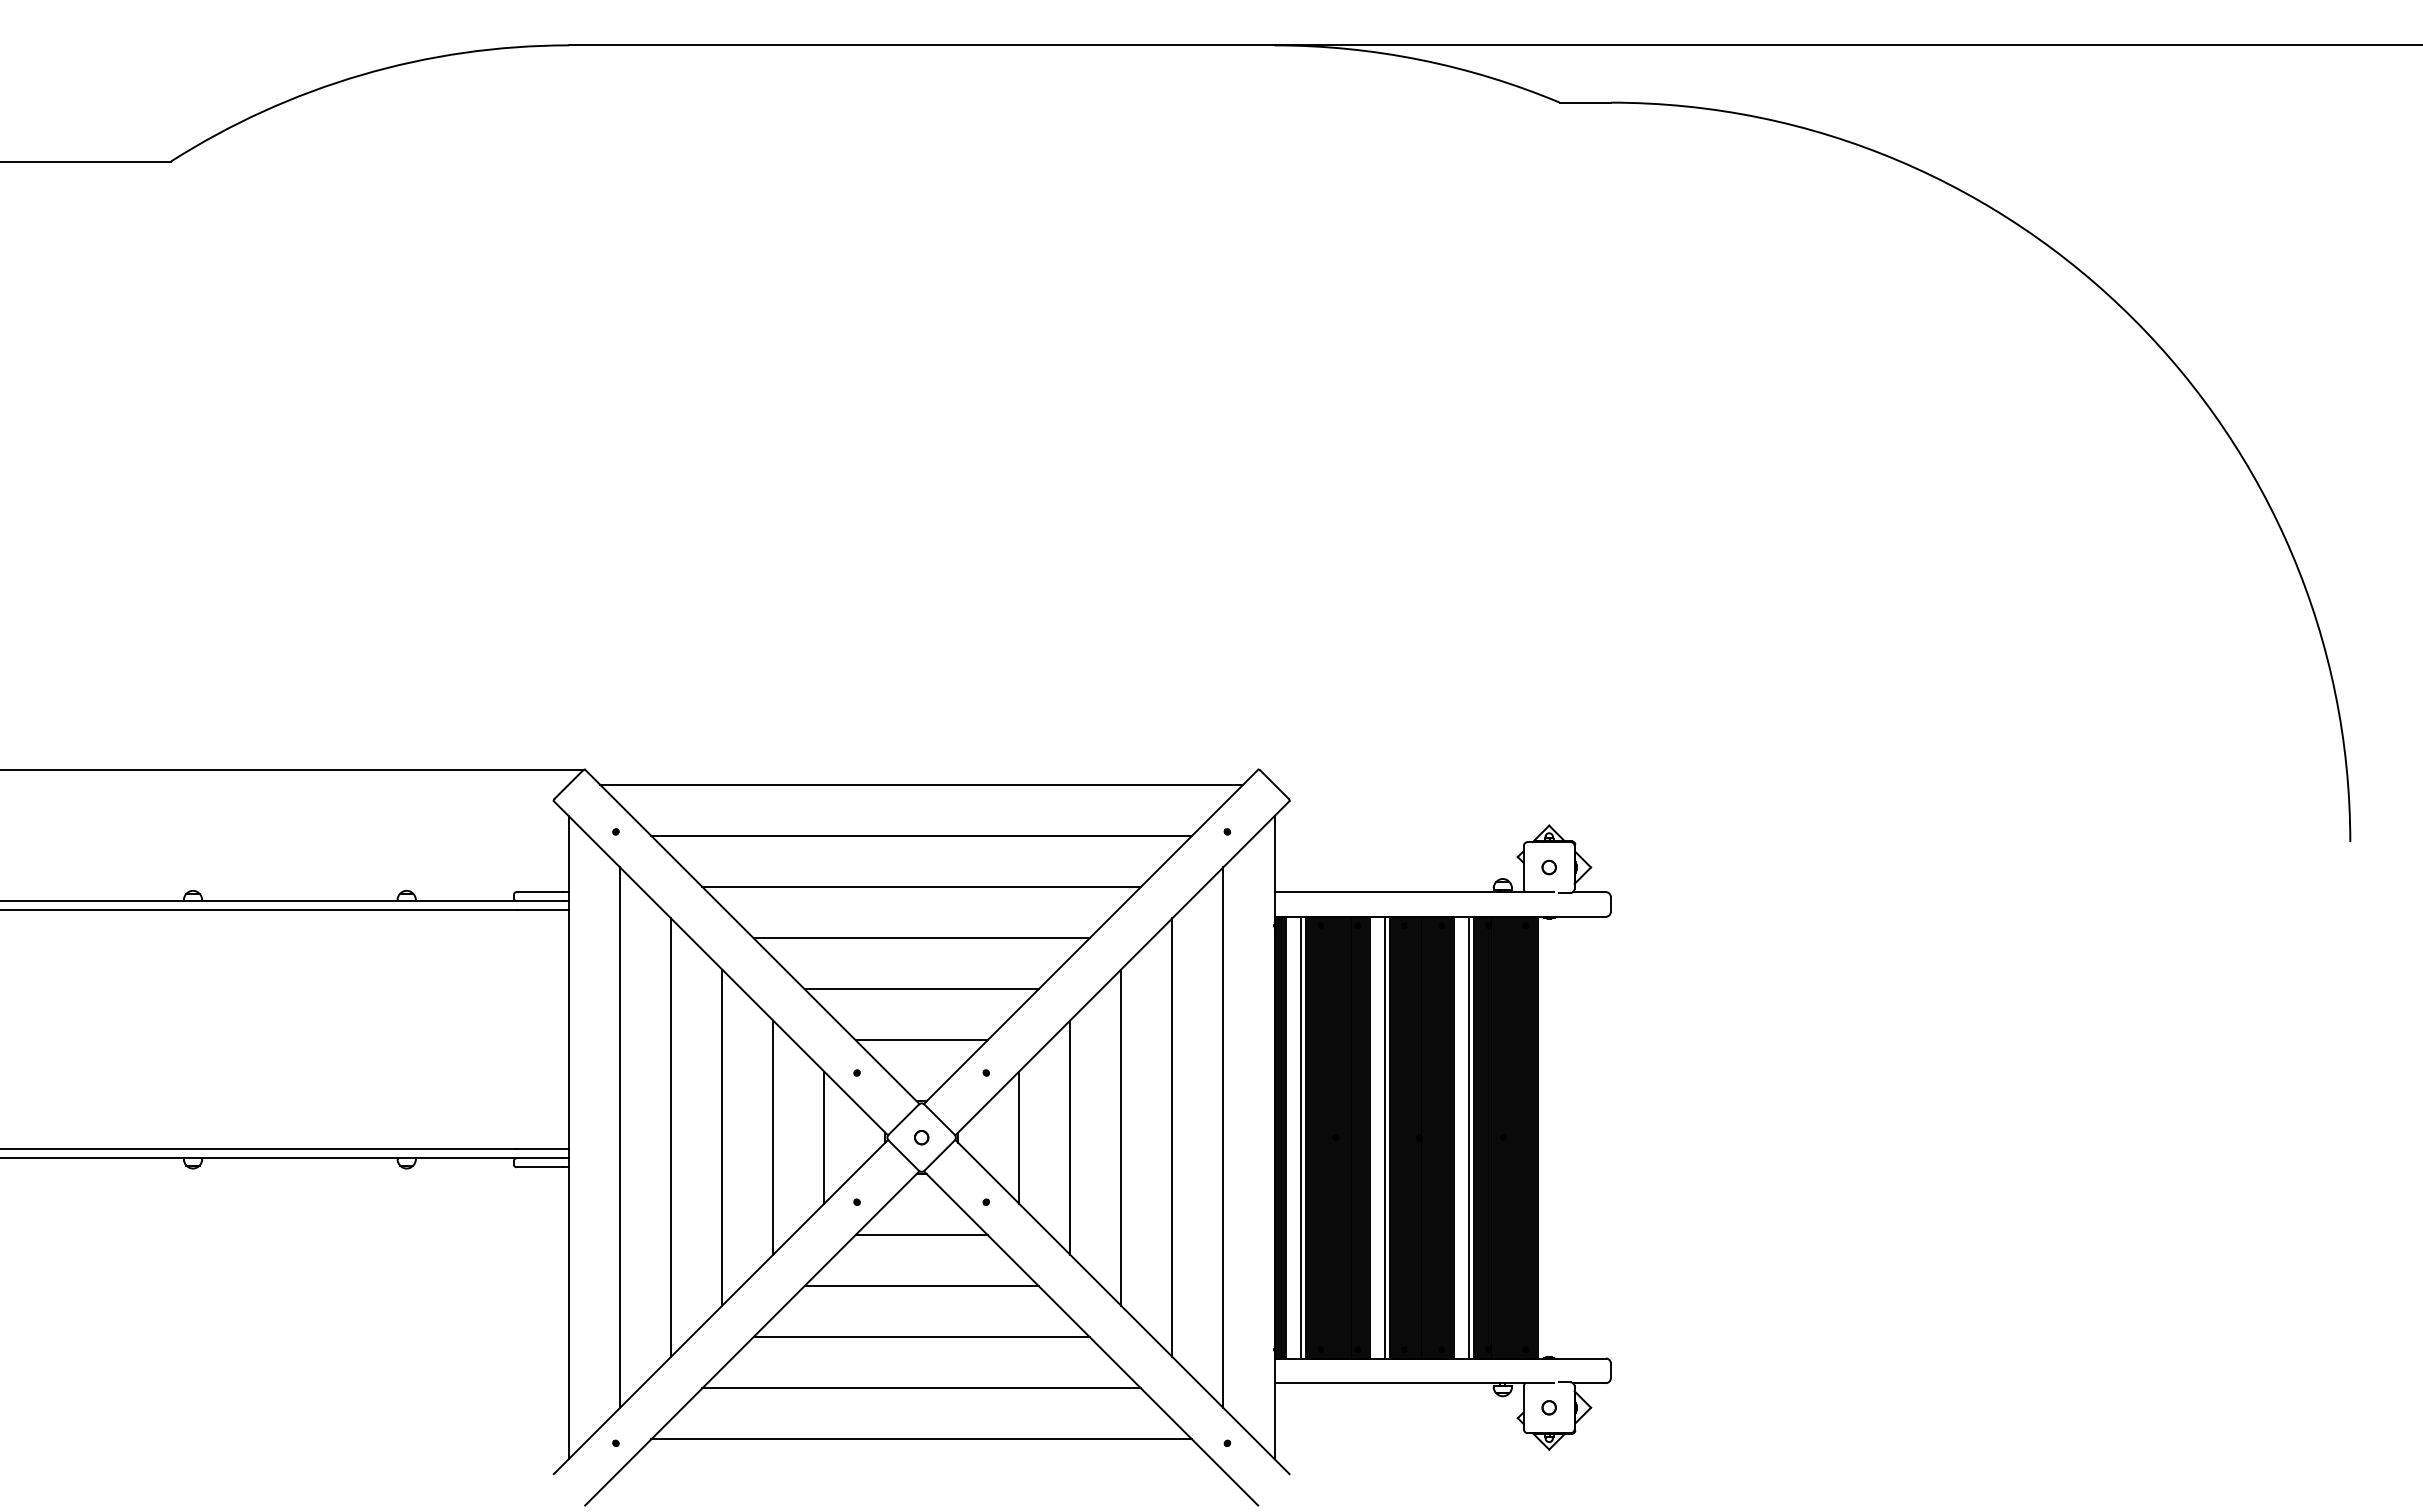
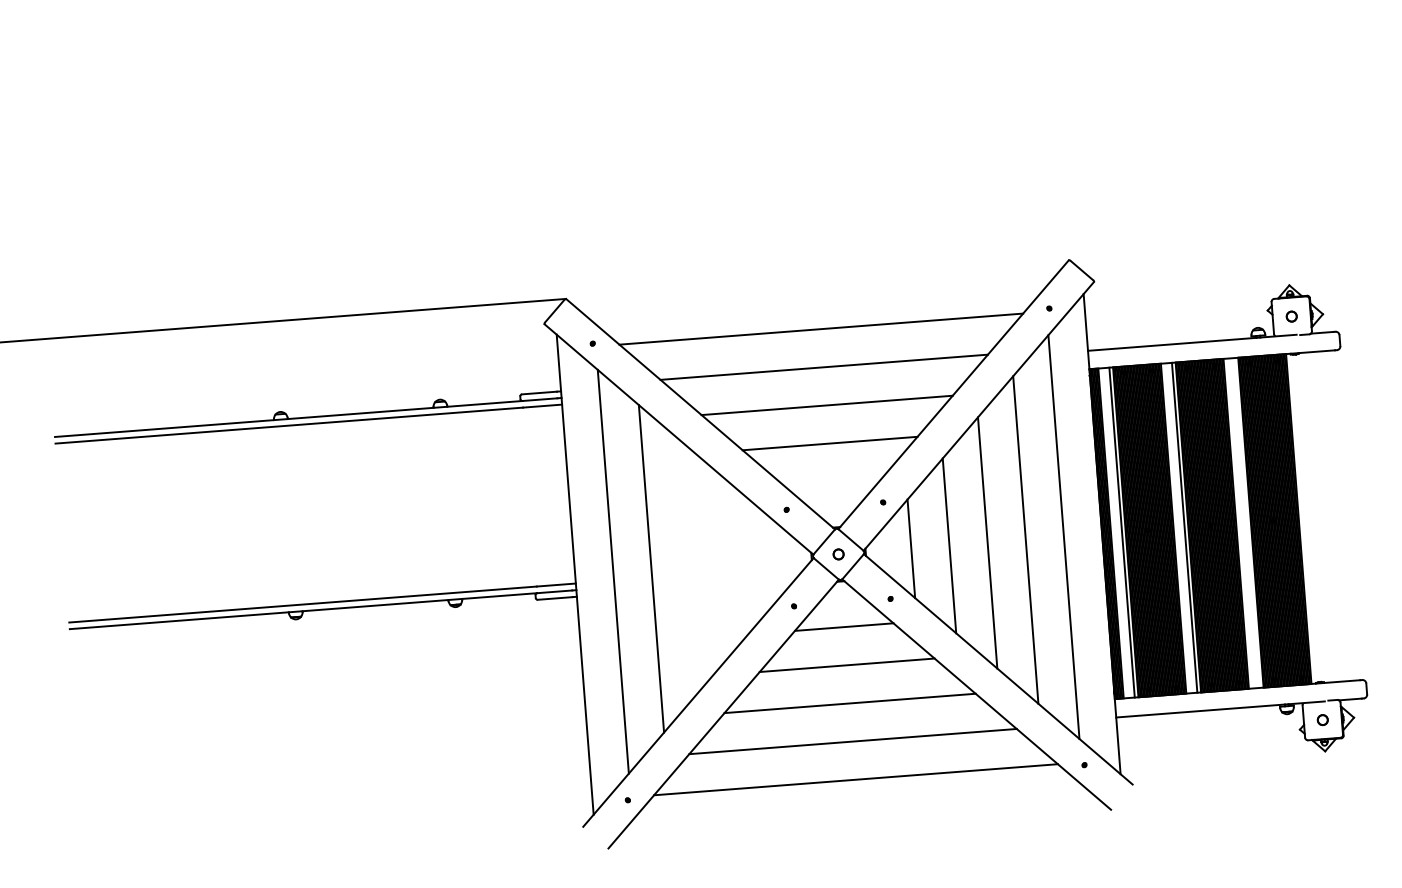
line: (921, 784) -> (818, 290), removed
line: (921, 1040) -> (832, 481), removed
line: (722, 1137) -> (689, 565), removed
line: (773, 1137) -> (727, 562), removed
line: (824, 1137) -> (766, 559), removed
line: (1468, 1137) -> (1246, 522), removed

